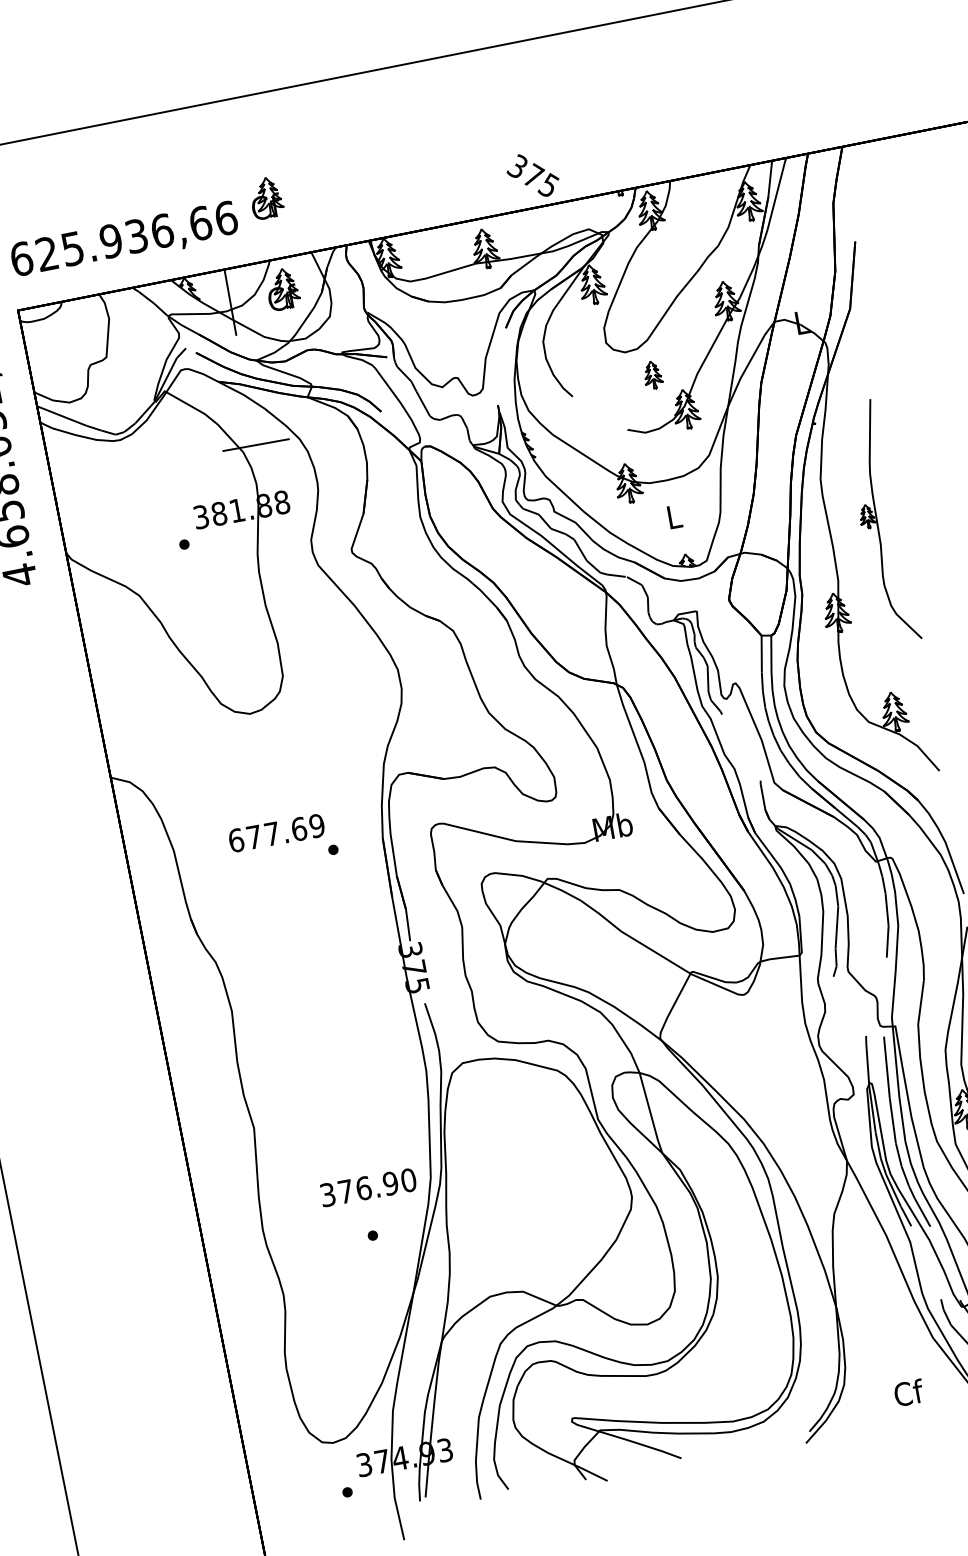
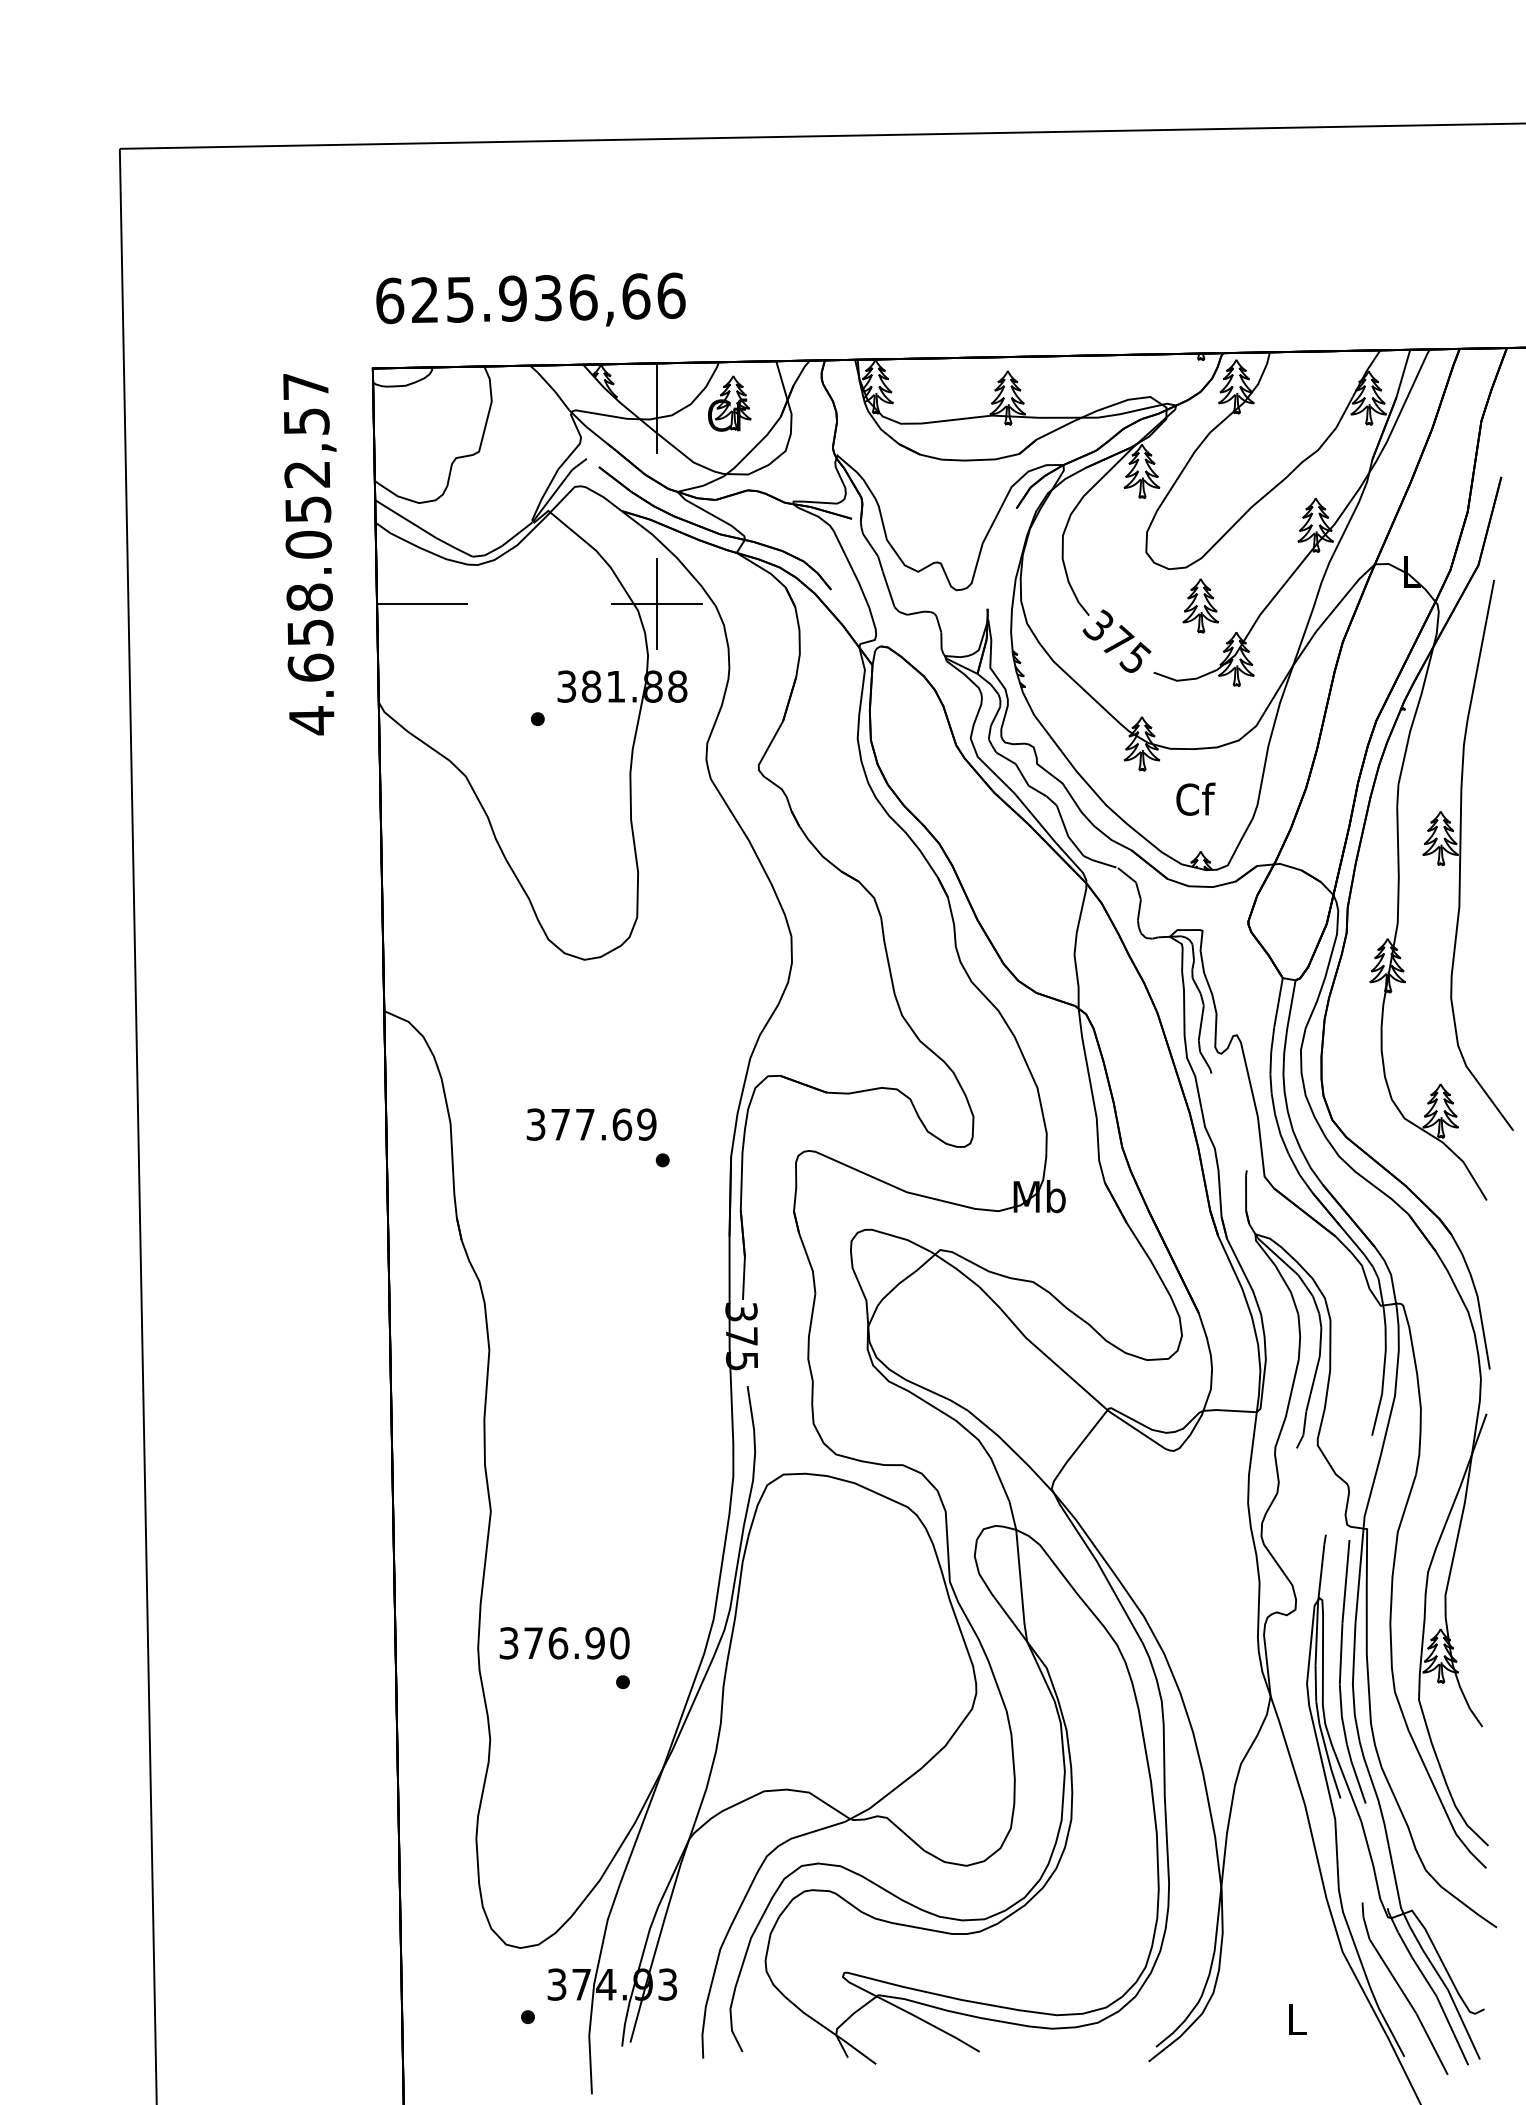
text: (532, 175) -> (1116, 640), moved
part: (266, 198) -> (729, 278), removed
part: (652, 374) -> (1200, 605), size x1.43
line: (255, 444) -> (656, 603), added
line: (84, 476) -> (421, 604), added
text: (674, 516) -> (1195, 798), L -> Cf
part: (880, 521) -> (1467, 854), size x1.67
text: (235, 840) -> (535, 1124), 677.69 -> 377.69
text: (368, 1187) -> (564, 1643), moved
text: (908, 1392) -> (1297, 2018), Cf -> L

